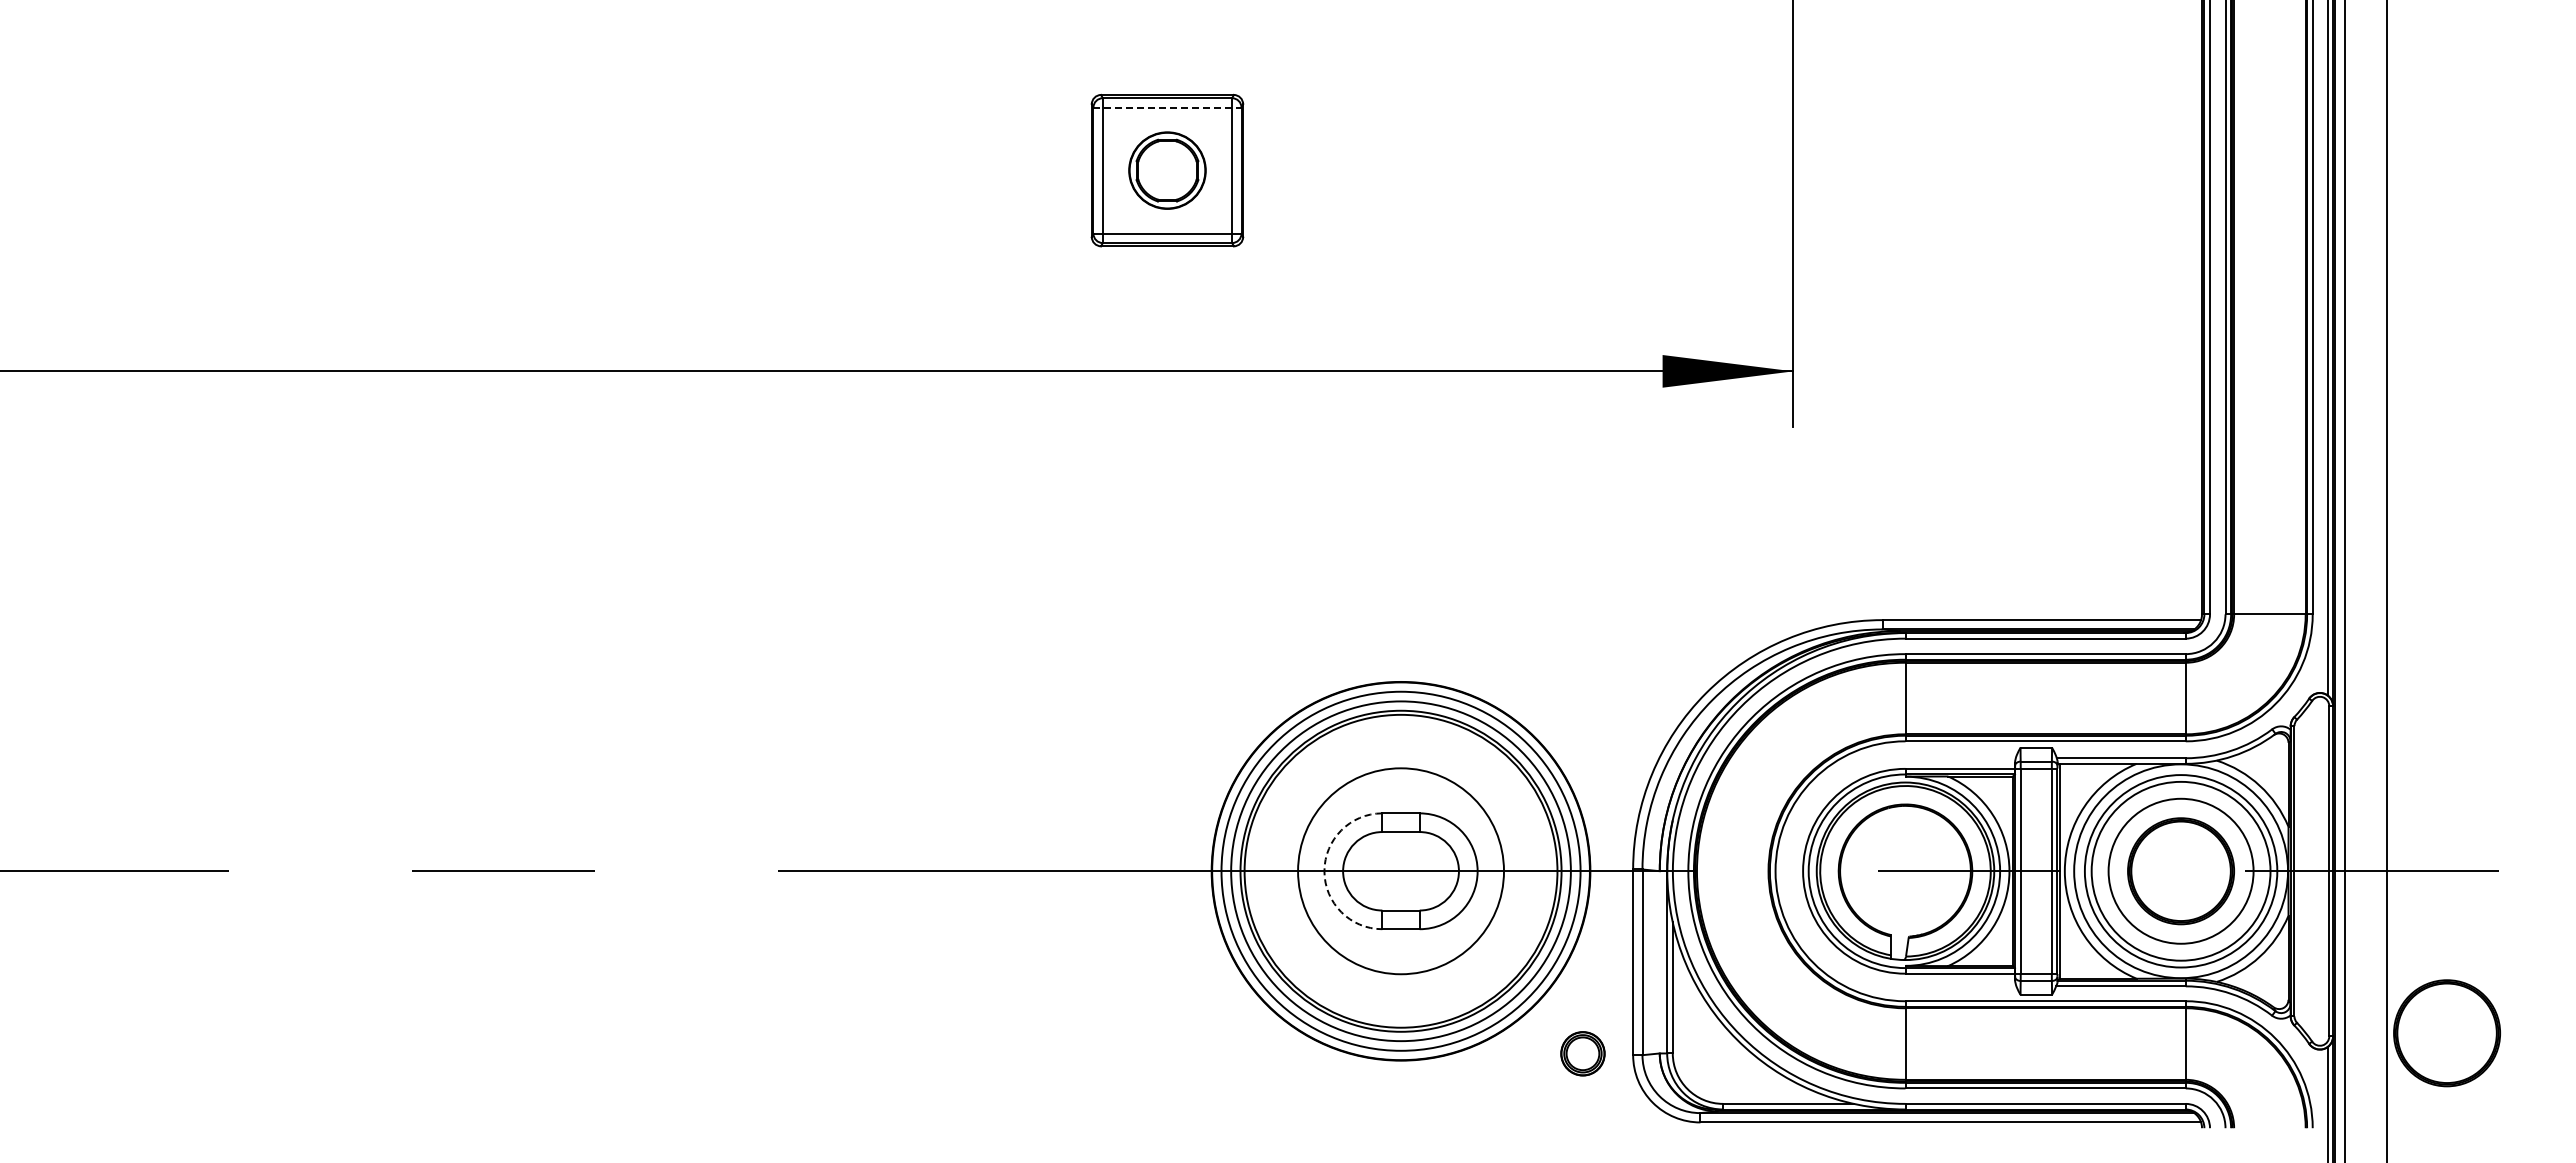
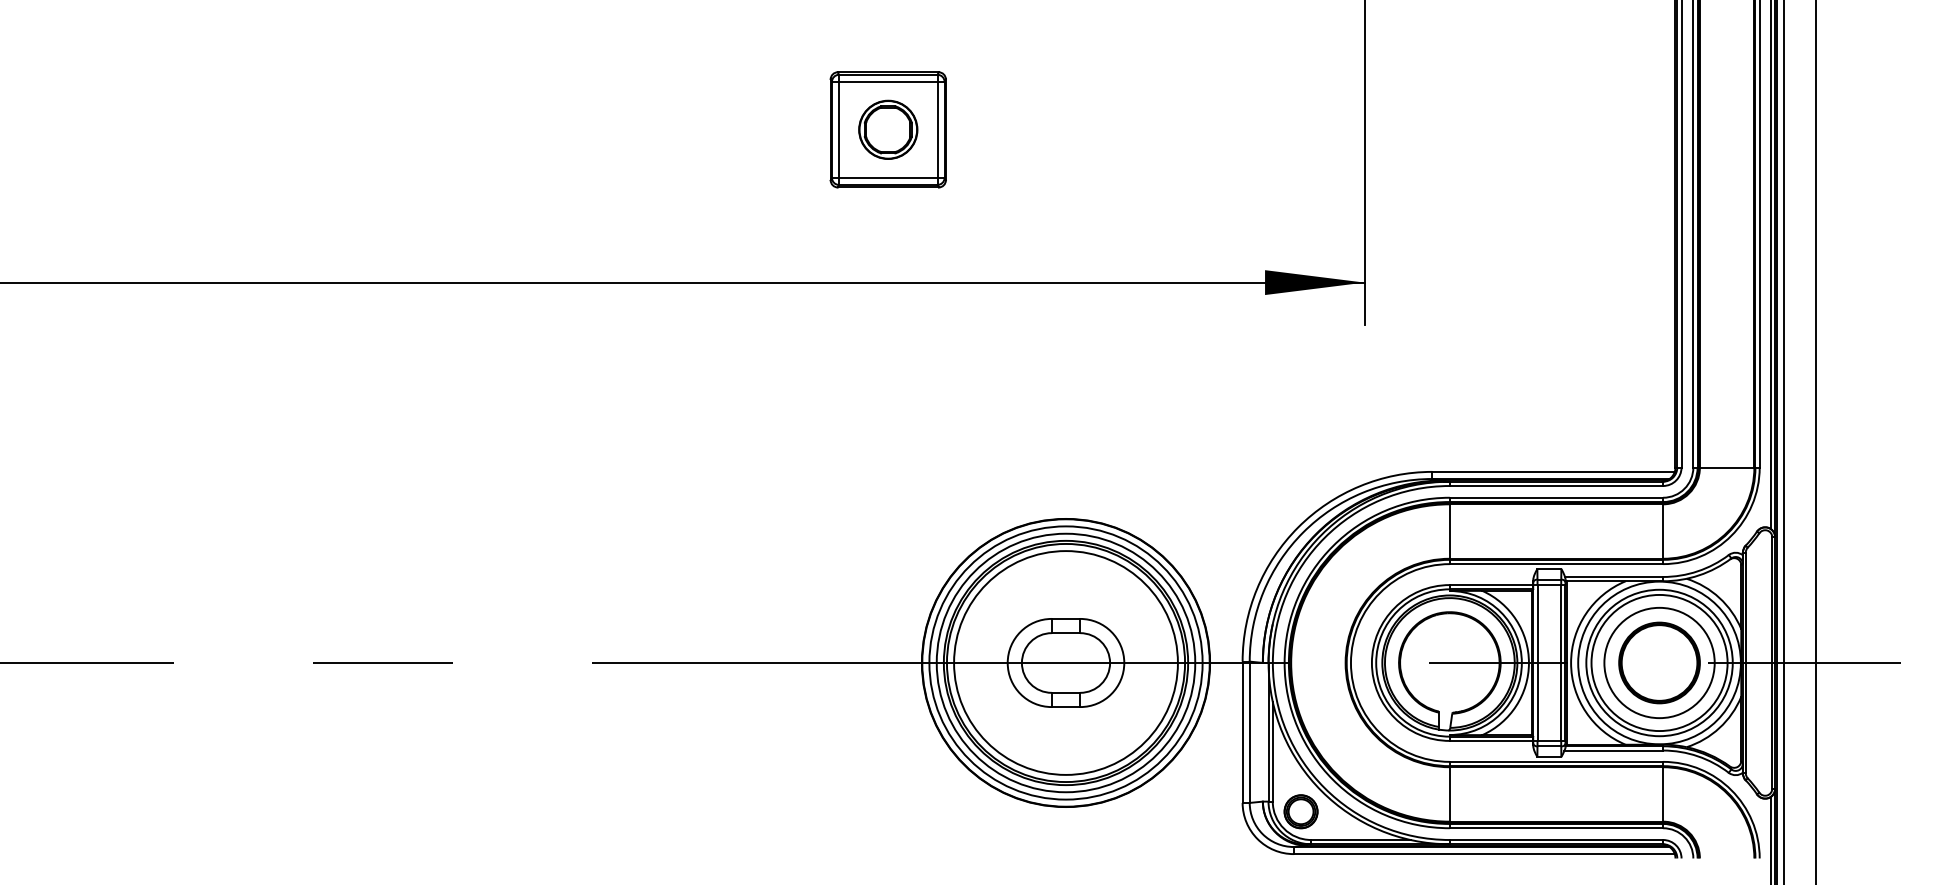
line: (1167, 107) -> (888, 81), dashed -> solid
arc: (1324, 871) -> (1007, 663), dashed -> solid
circle: (1400, 871) -> (1065, 663), size x1.43
part: (2446, 1033) -> (1861, 786), removed
part: (1582, 1053) -> (1300, 811), moved

